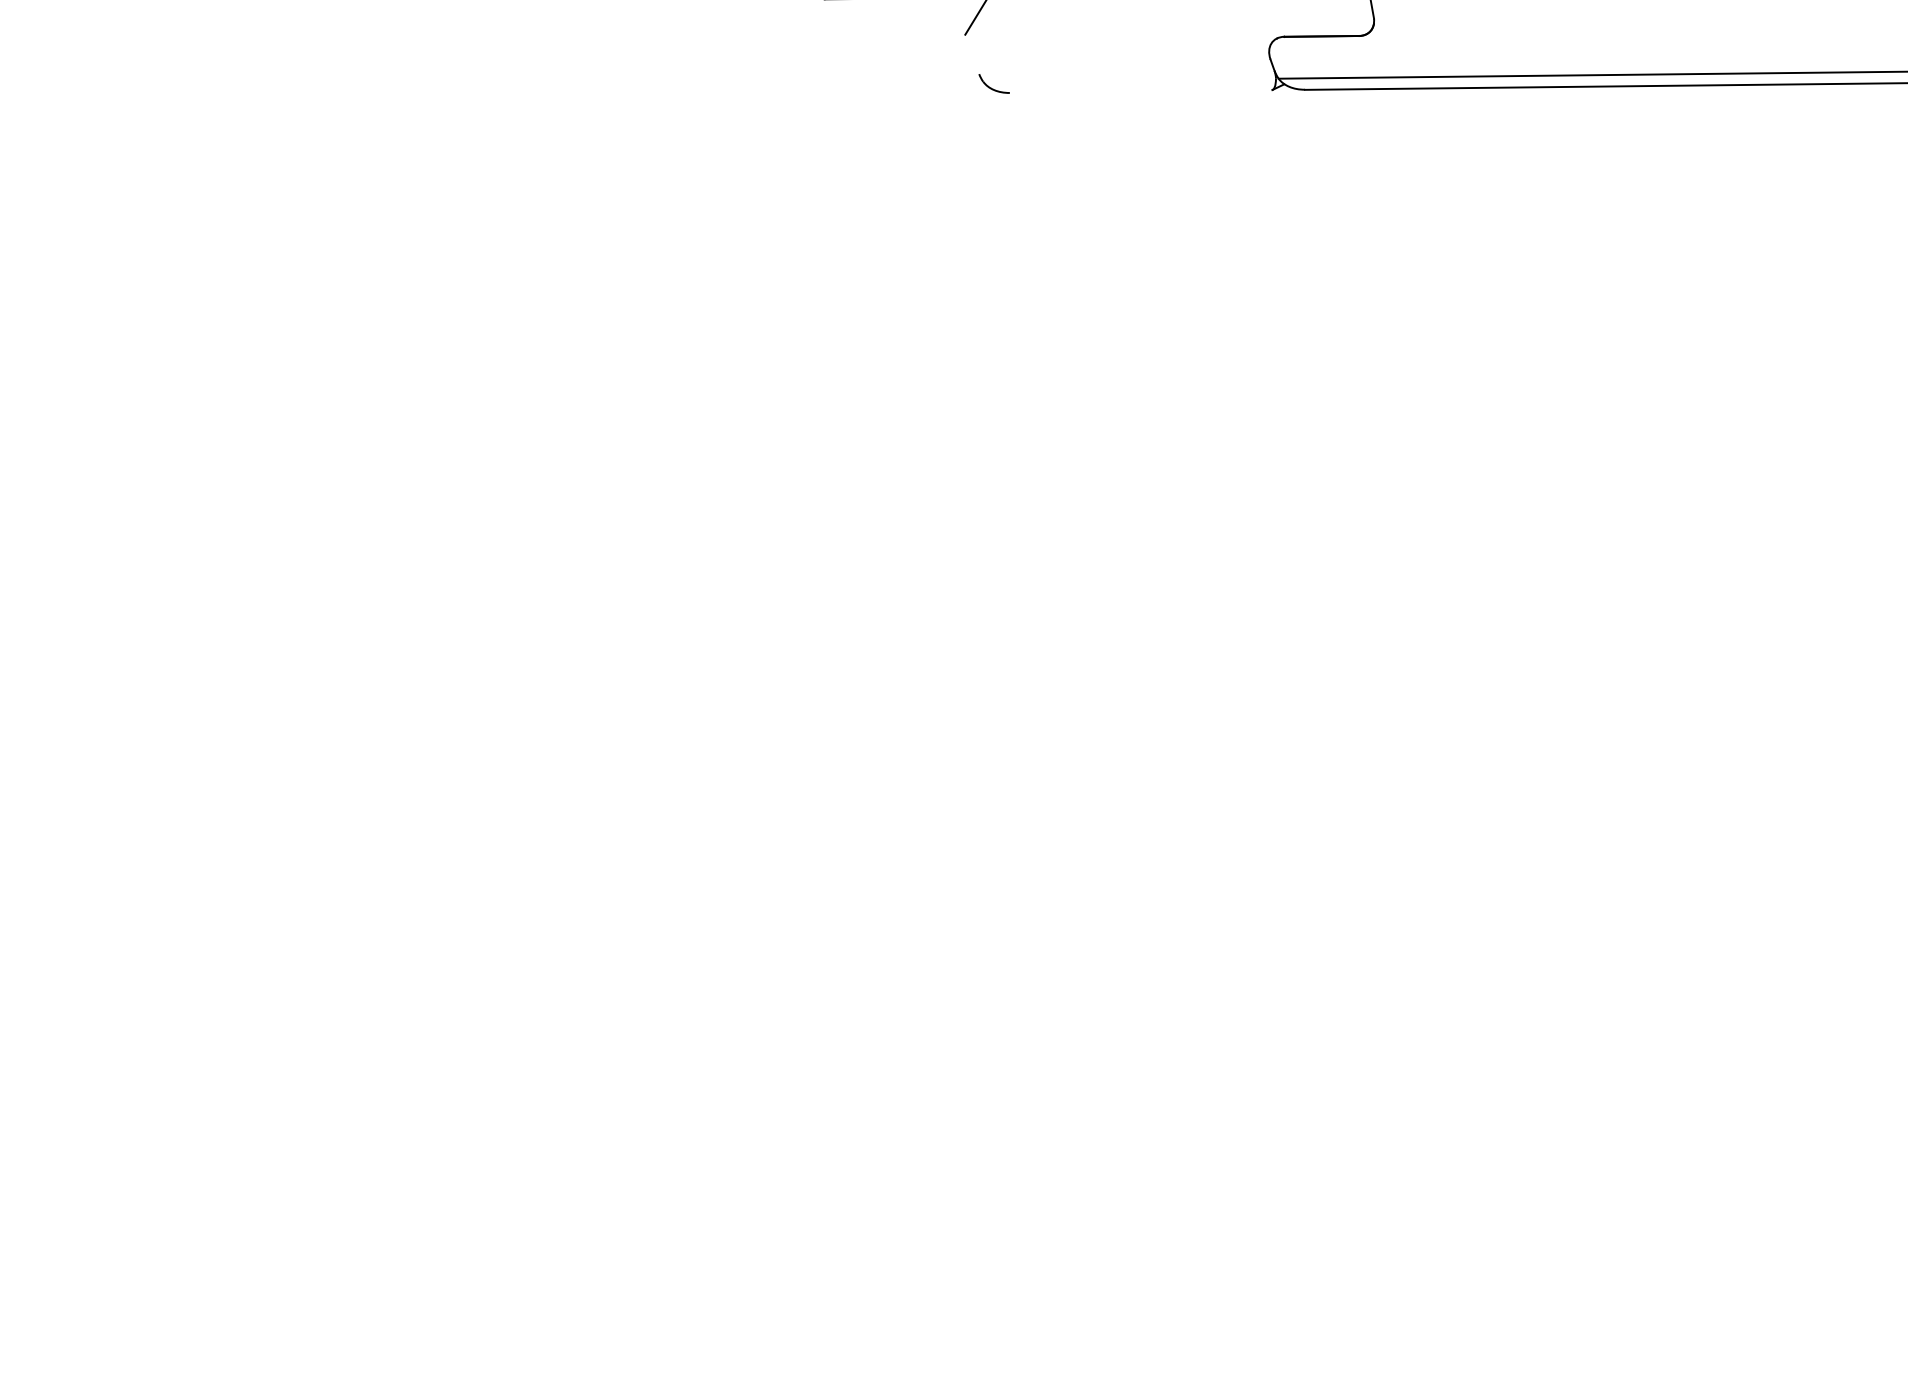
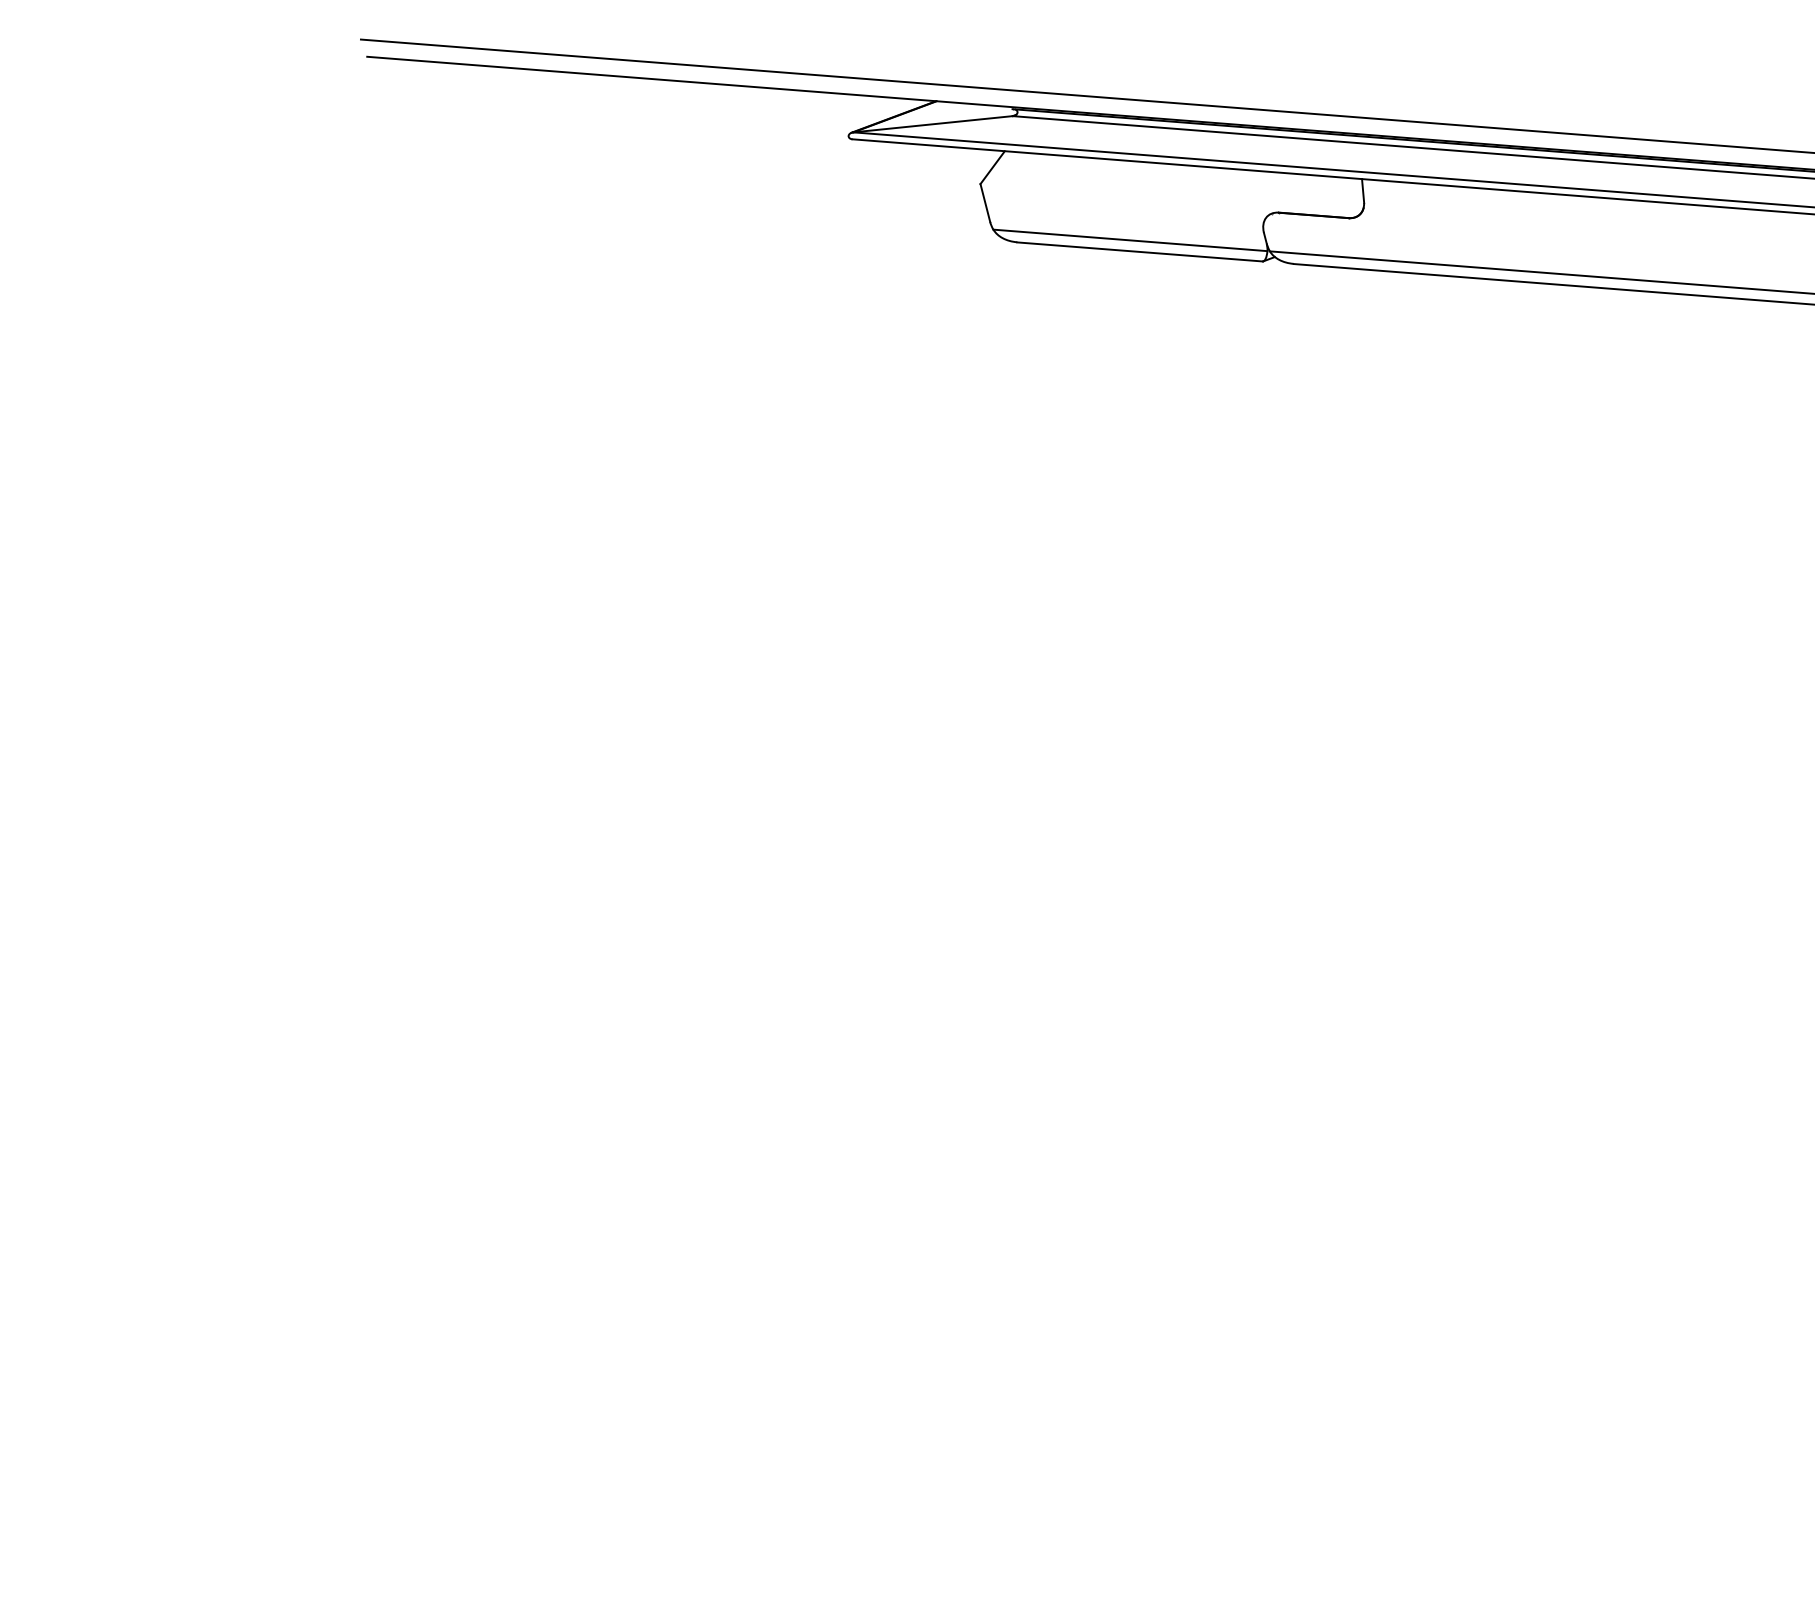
line: (972, 54) -> (985, 203), added
line: (1129, 80) -> (1130, 240), added
line: (1140, 91) -> (1139, 251), added

